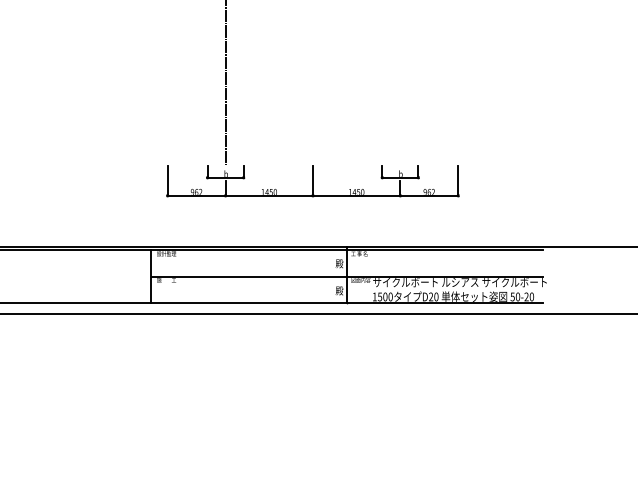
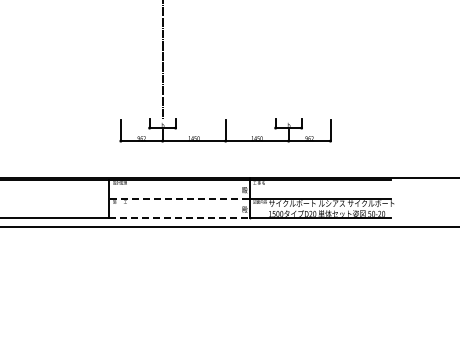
line: (250, 276) -> (180, 199), solid -> dashed
line: (248, 303) -> (179, 218), solid -> dashed

